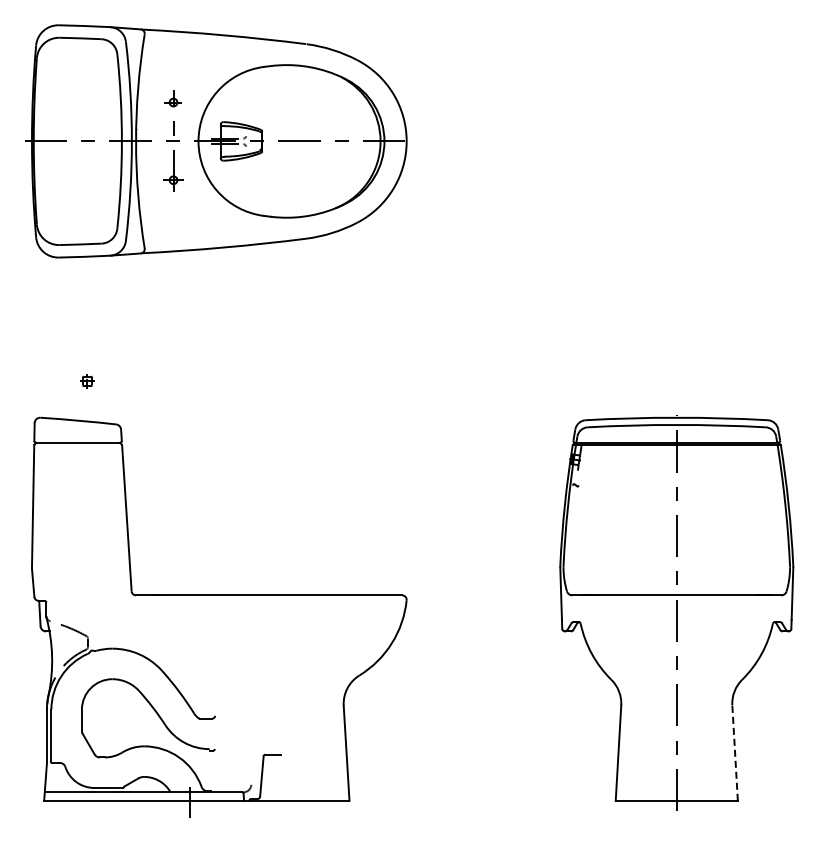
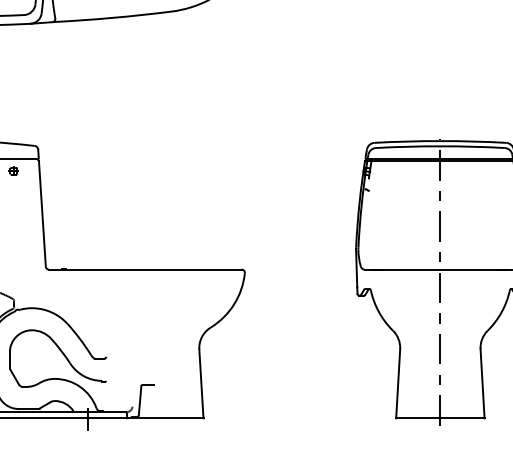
part: (87, 381) -> (13, 171), moved
line: (735, 753) -> (482, 384), dashed -> solid

